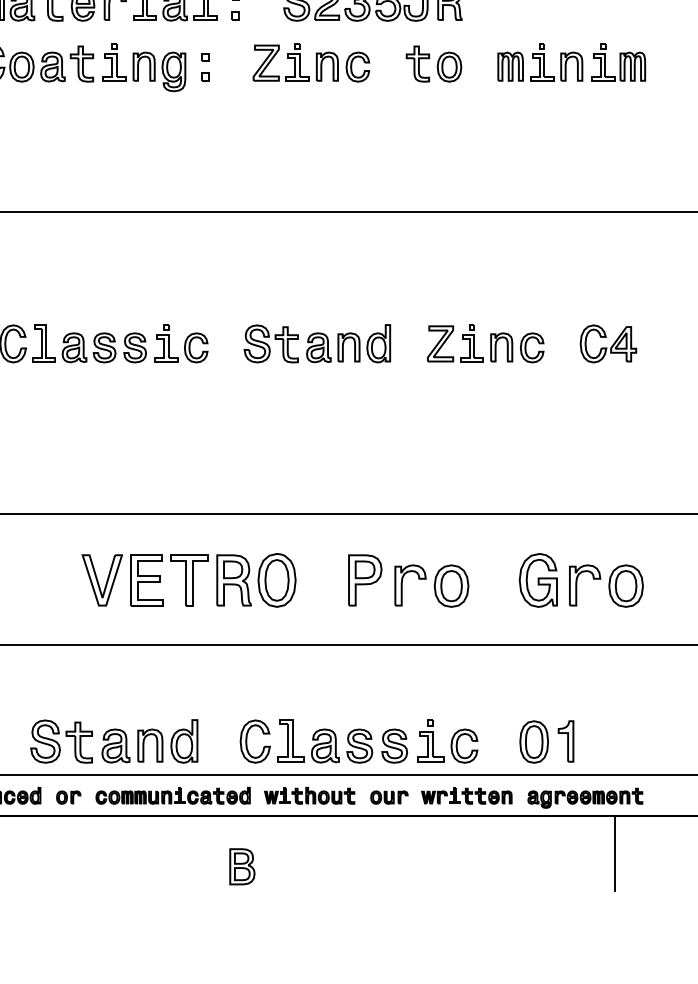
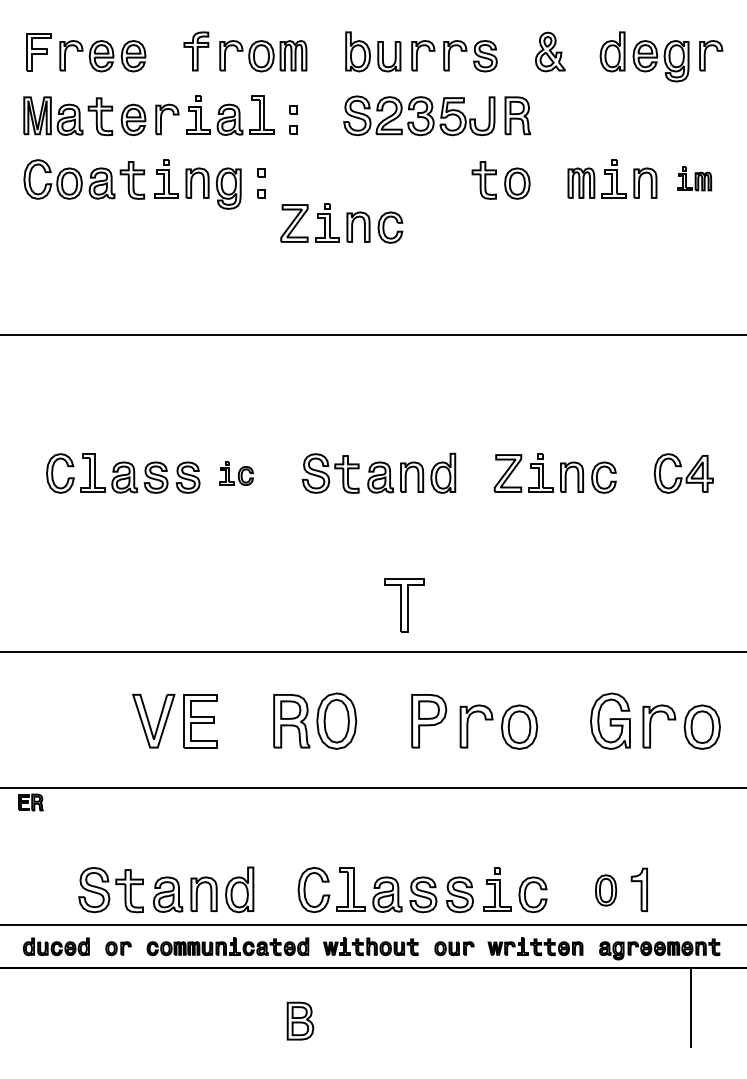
part: (618, 62) -> (694, 178), size x0.6
part: (311, 63) -> (341, 223), moved
part: (181, 343) -> (236, 473), size x0.6
part: (189, 580) -> (404, 605), moved
part: (533, 742) -> (605, 890), size x0.7

